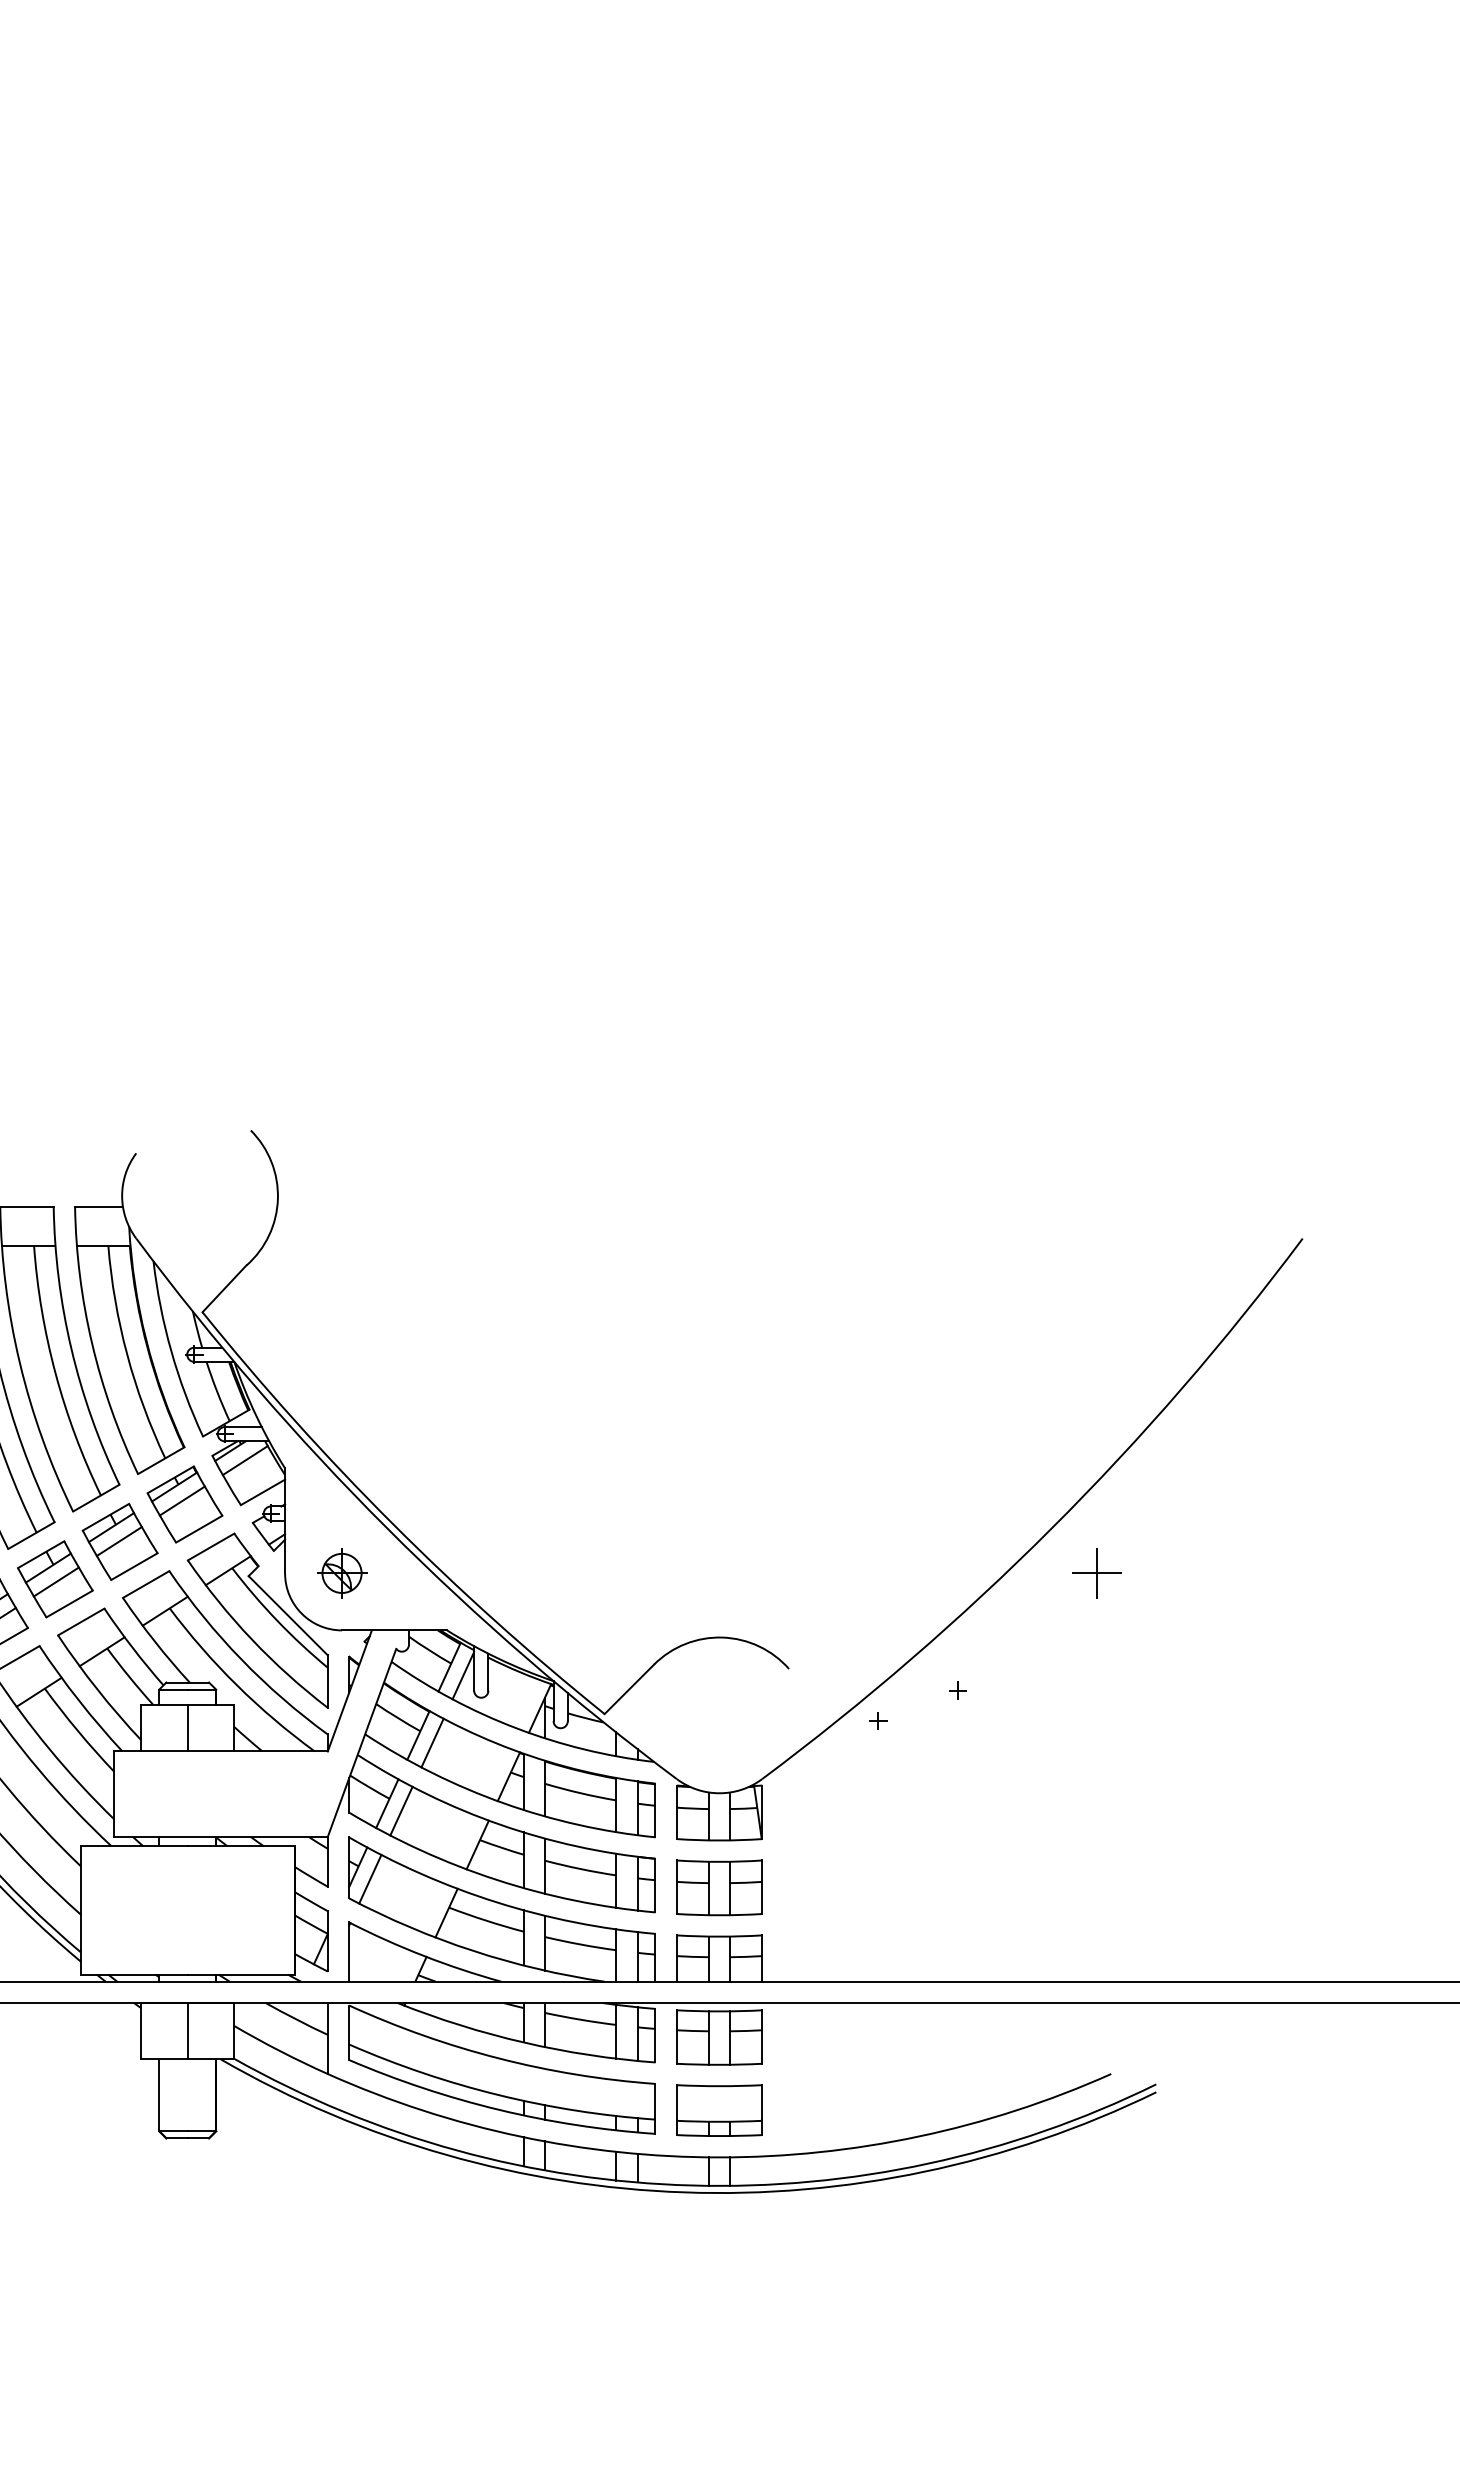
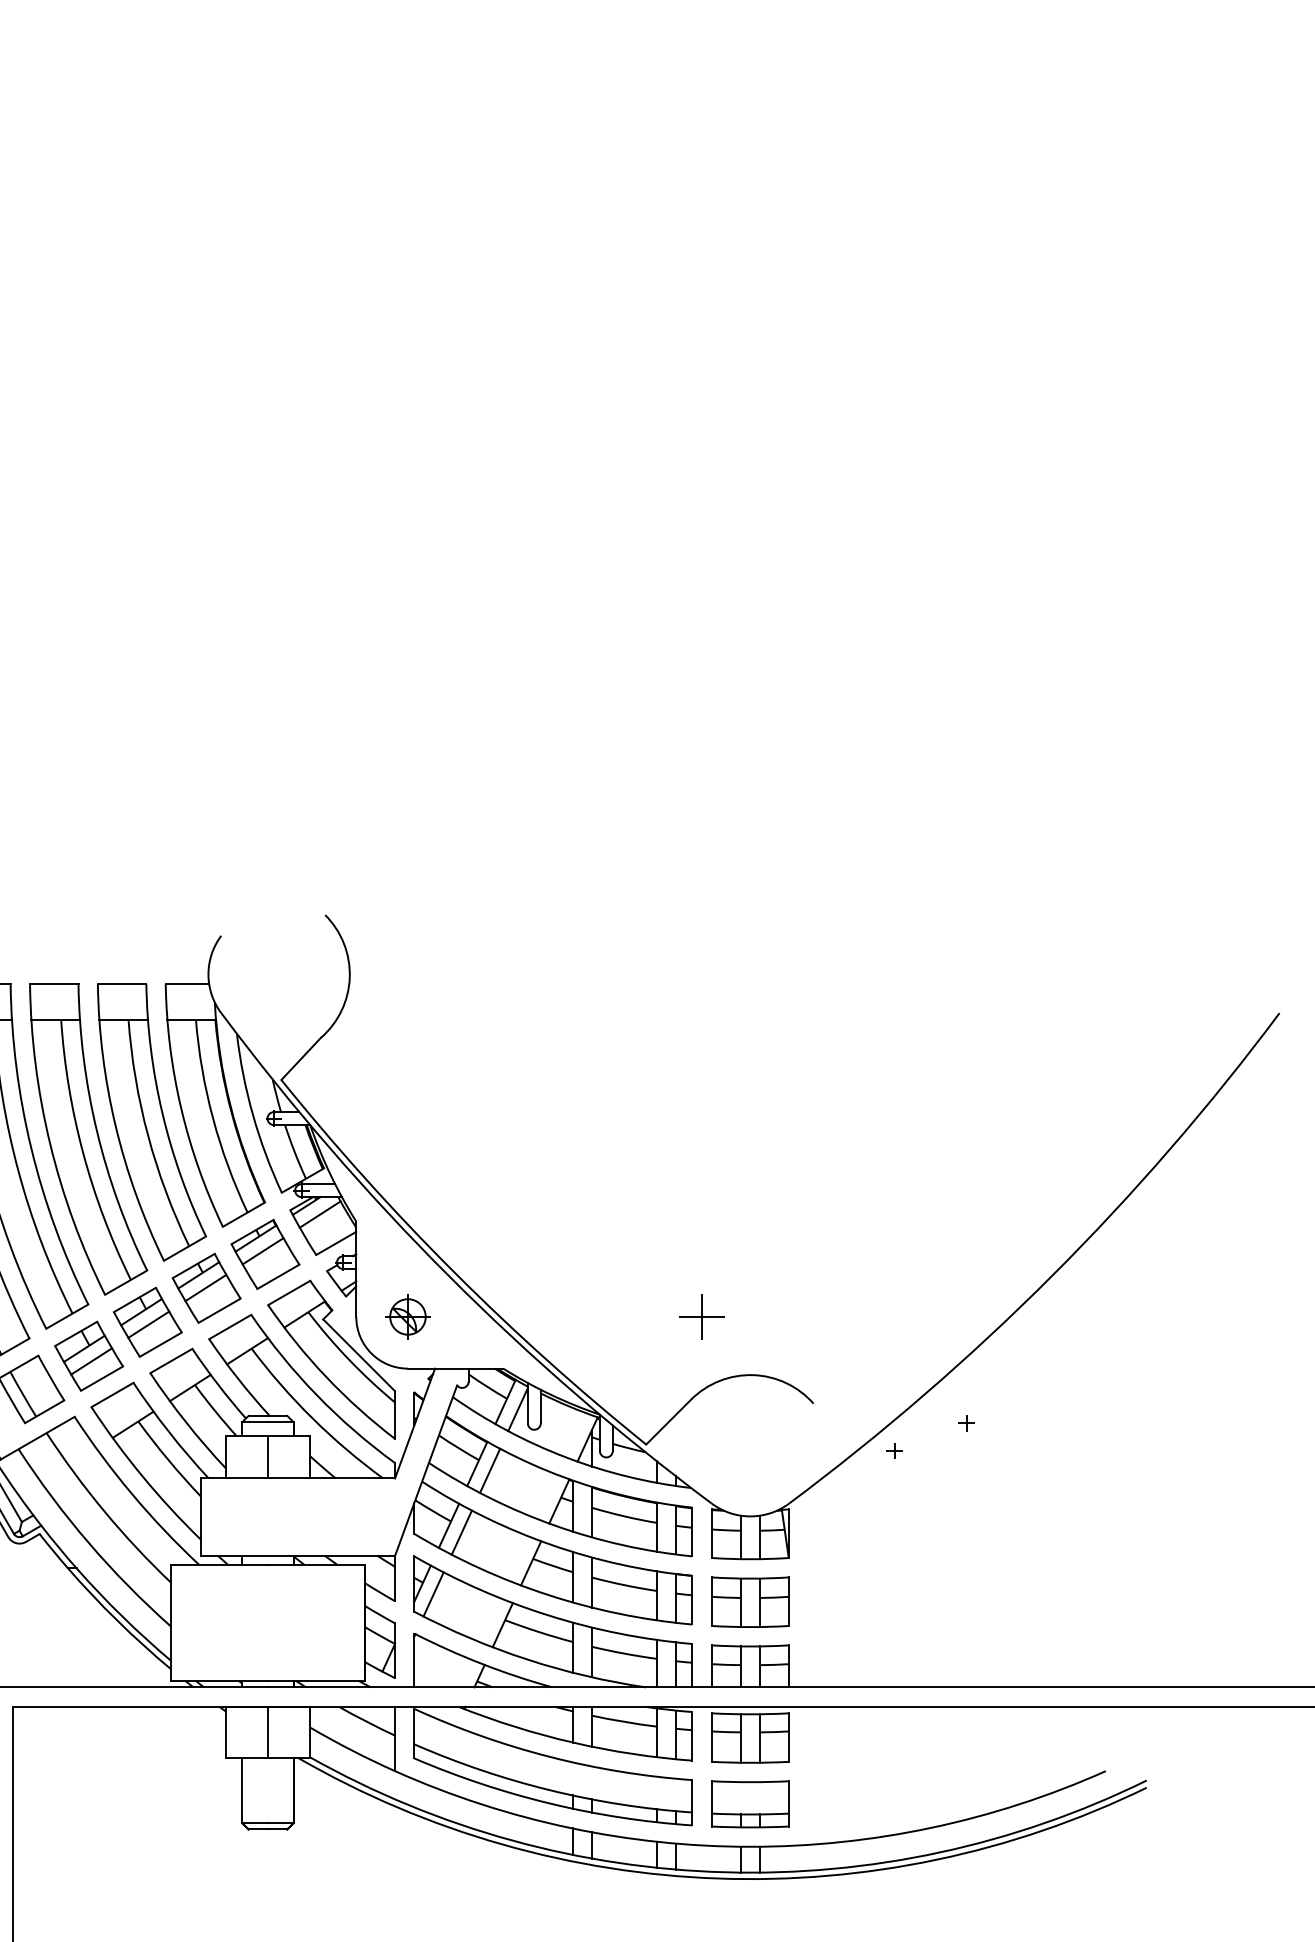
part: (1096, 1573) -> (701, 1317), moved

